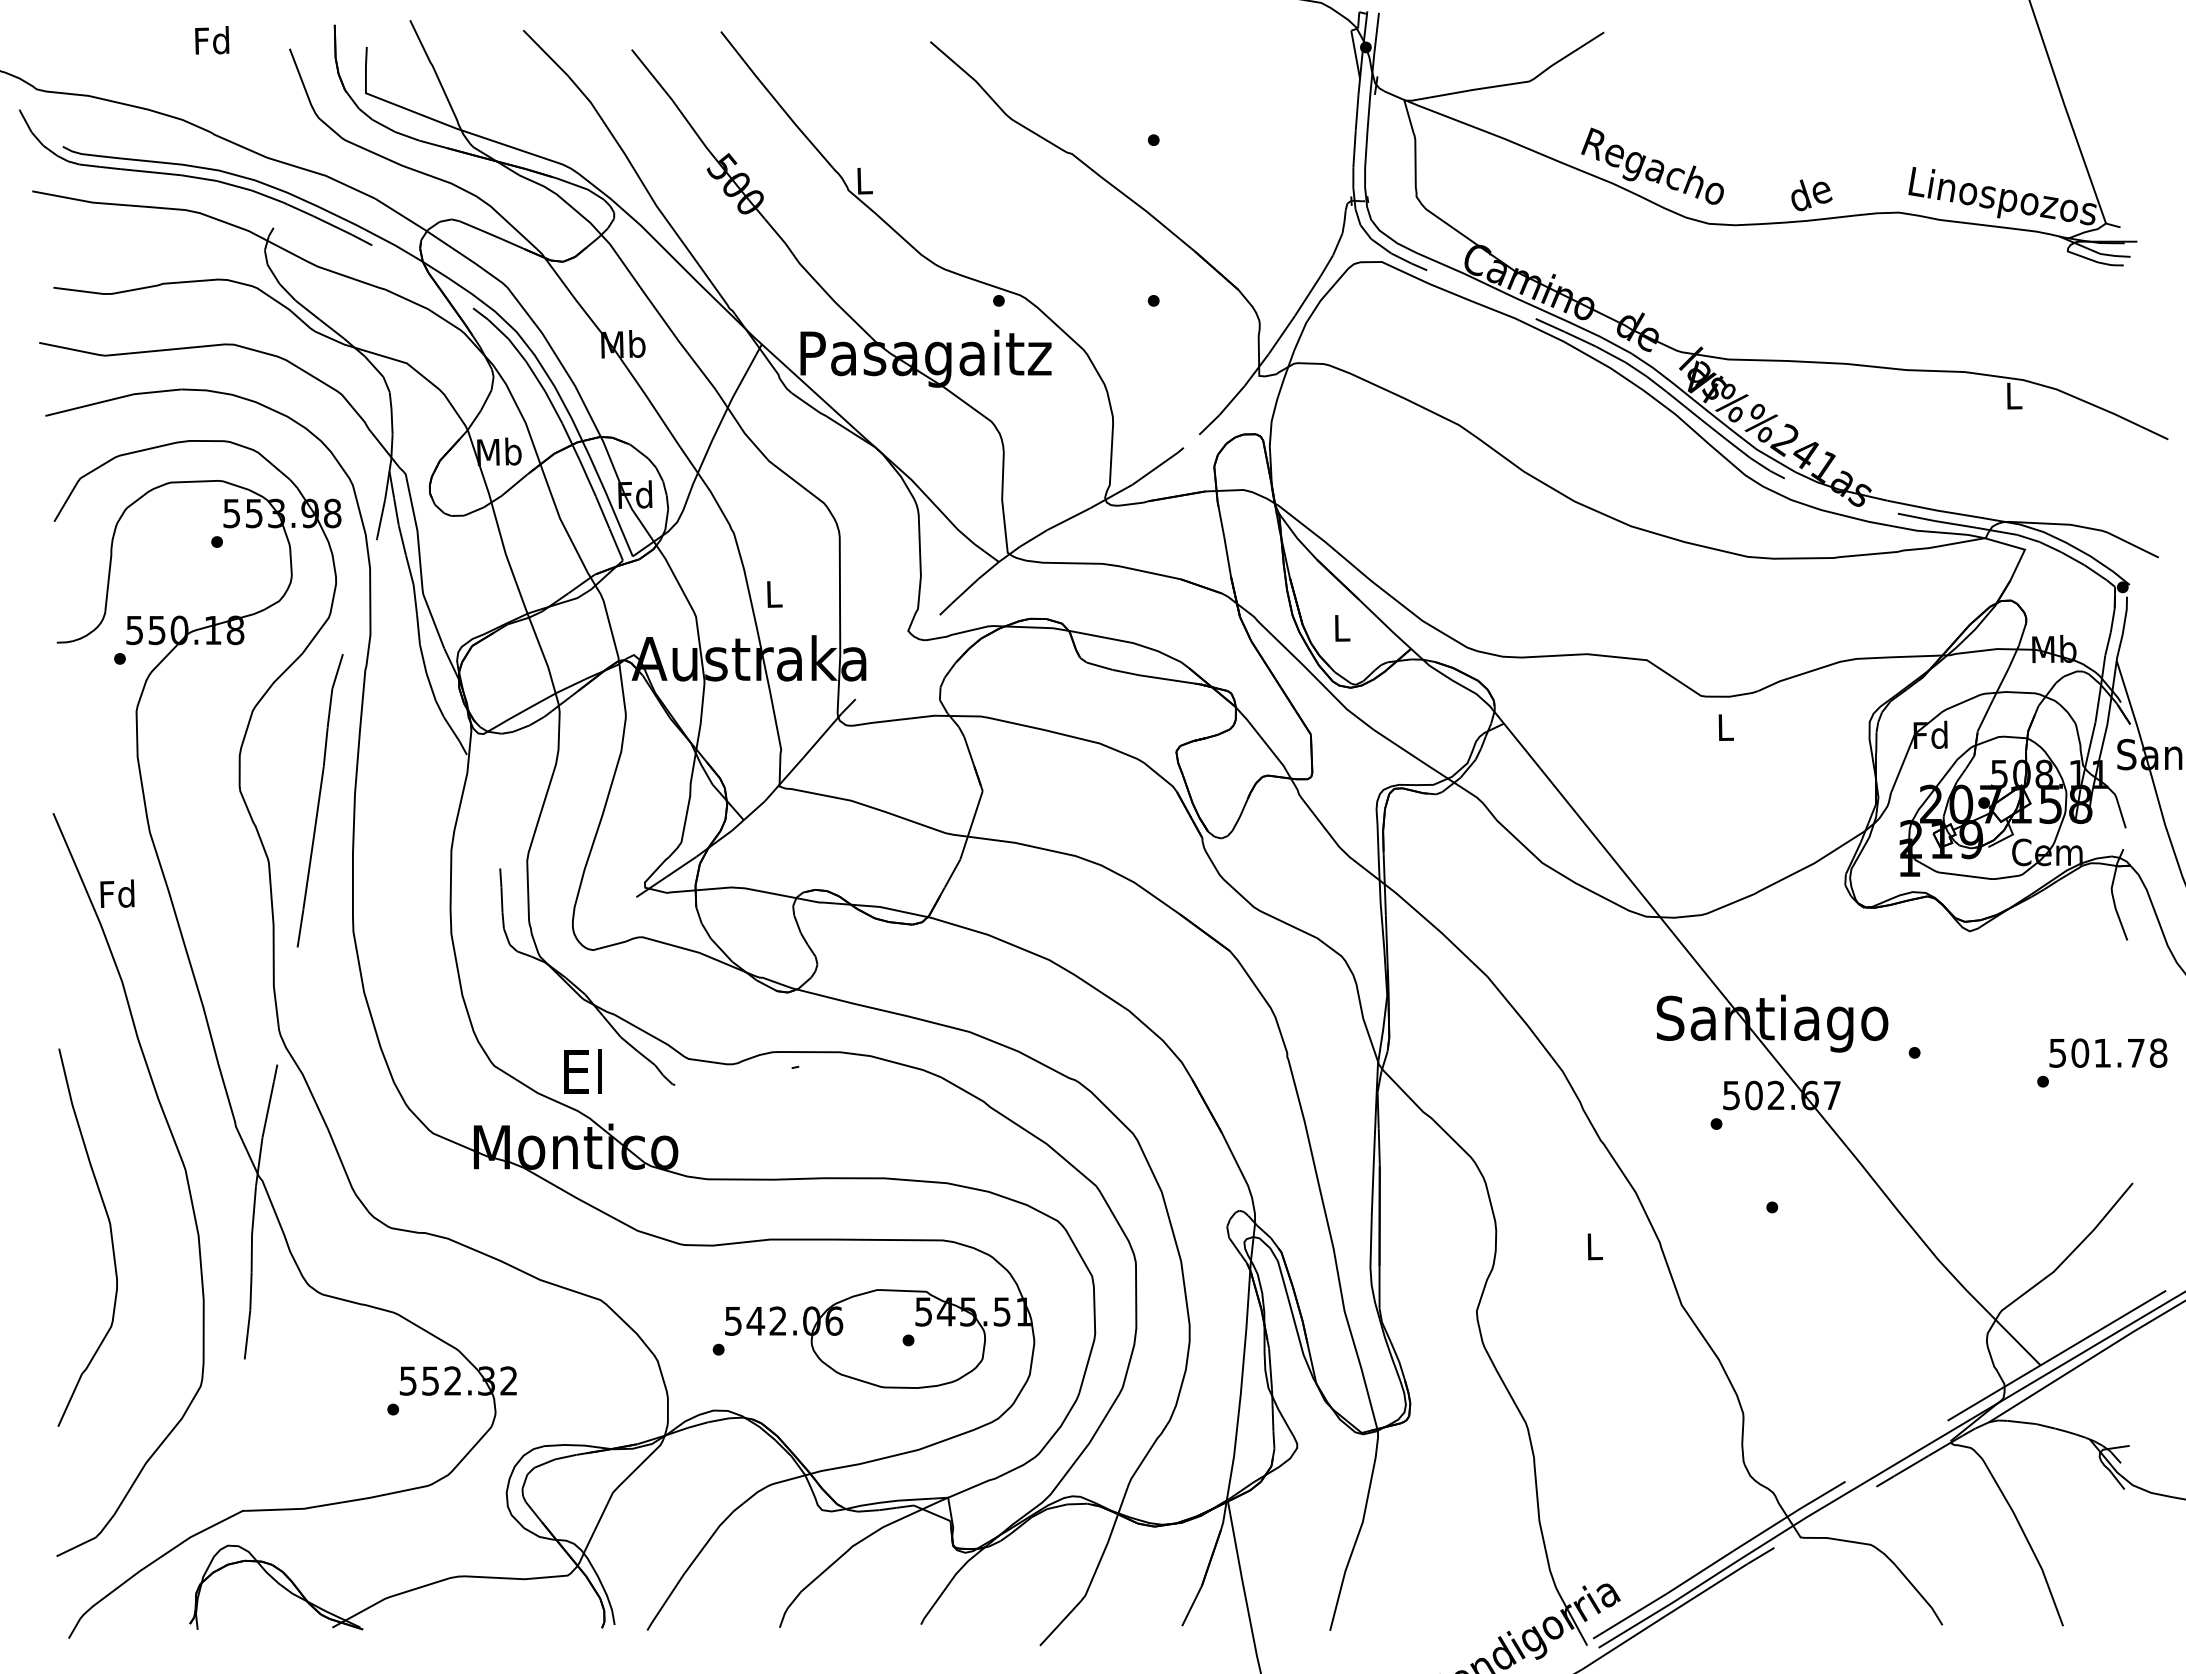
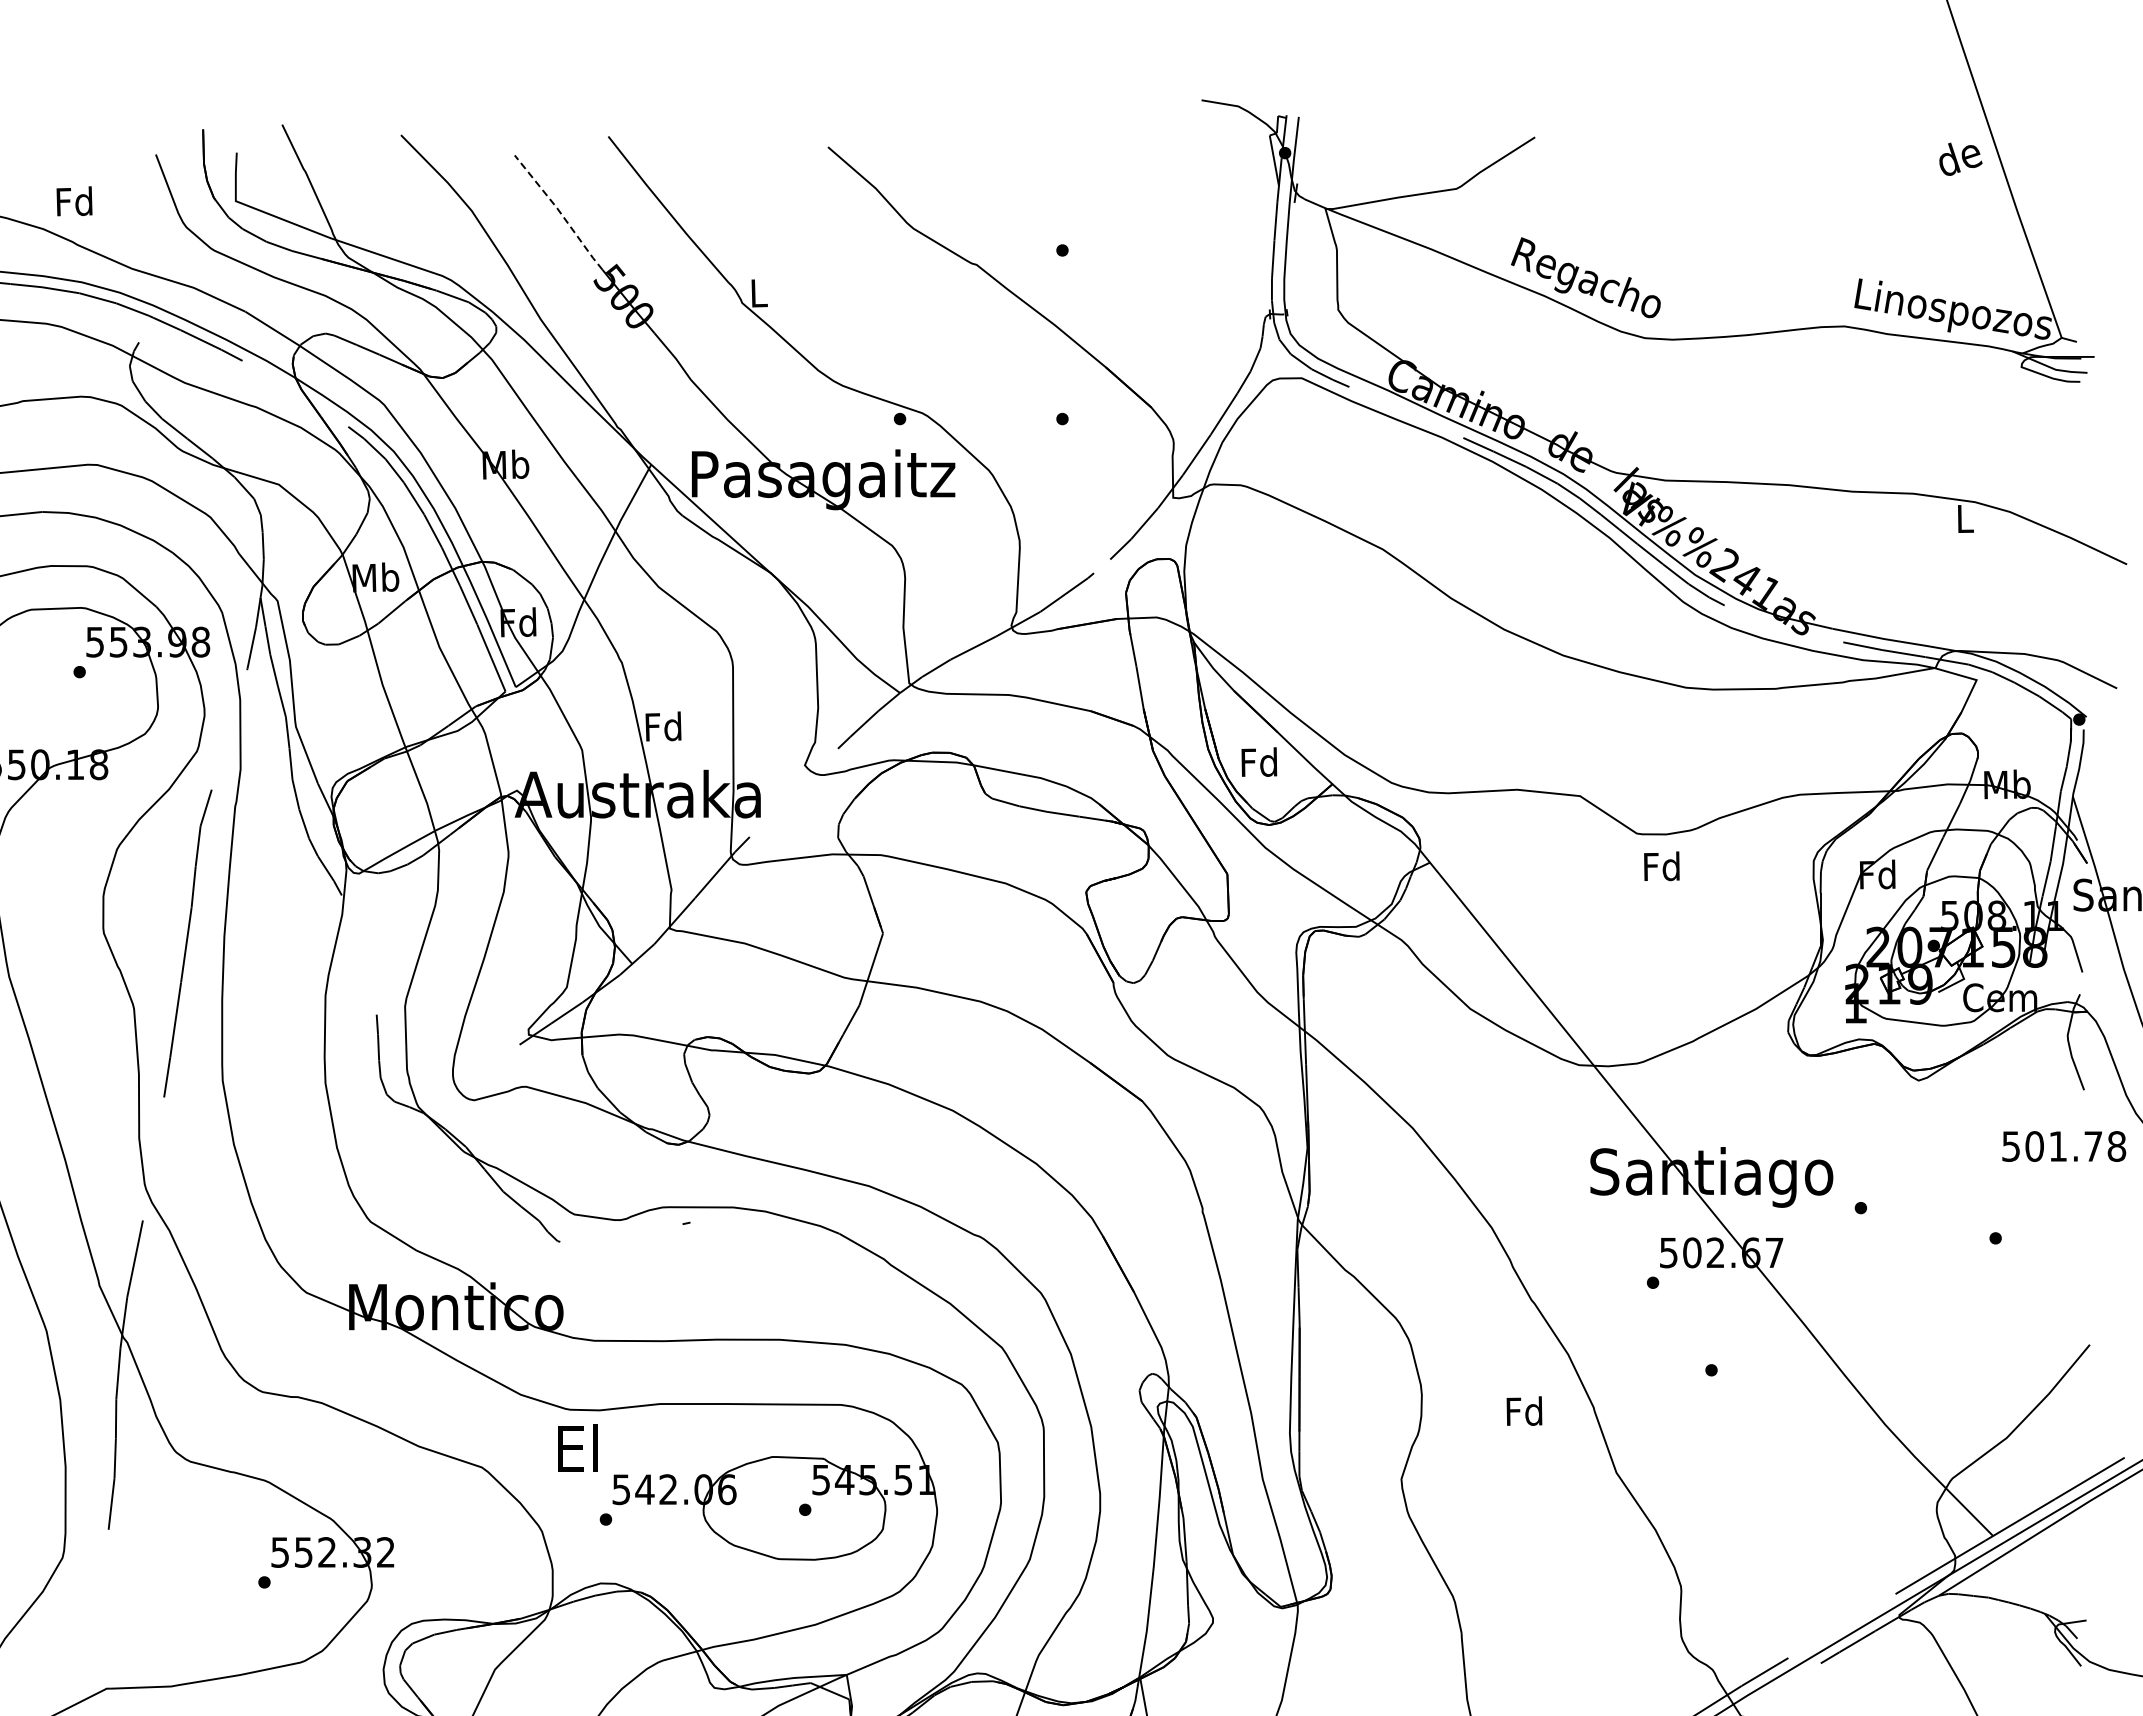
text: (212, 40) -> (74, 201), moved
line: (674, 103) -> (559, 211), solid -> dashed
text: (1811, 195) -> (1960, 159), moved
text: (773, 593) -> (663, 726), L -> Fd
text: (1341, 627) -> (1259, 761), L -> Fd
text: (1724, 727) -> (1661, 866), L -> Fd
text: (2108, 1052) -> (2064, 1145), moved
text: (582, 1071) -> (577, 1448), moved
text: (1593, 1246) -> (1523, 1411), L -> Fd

